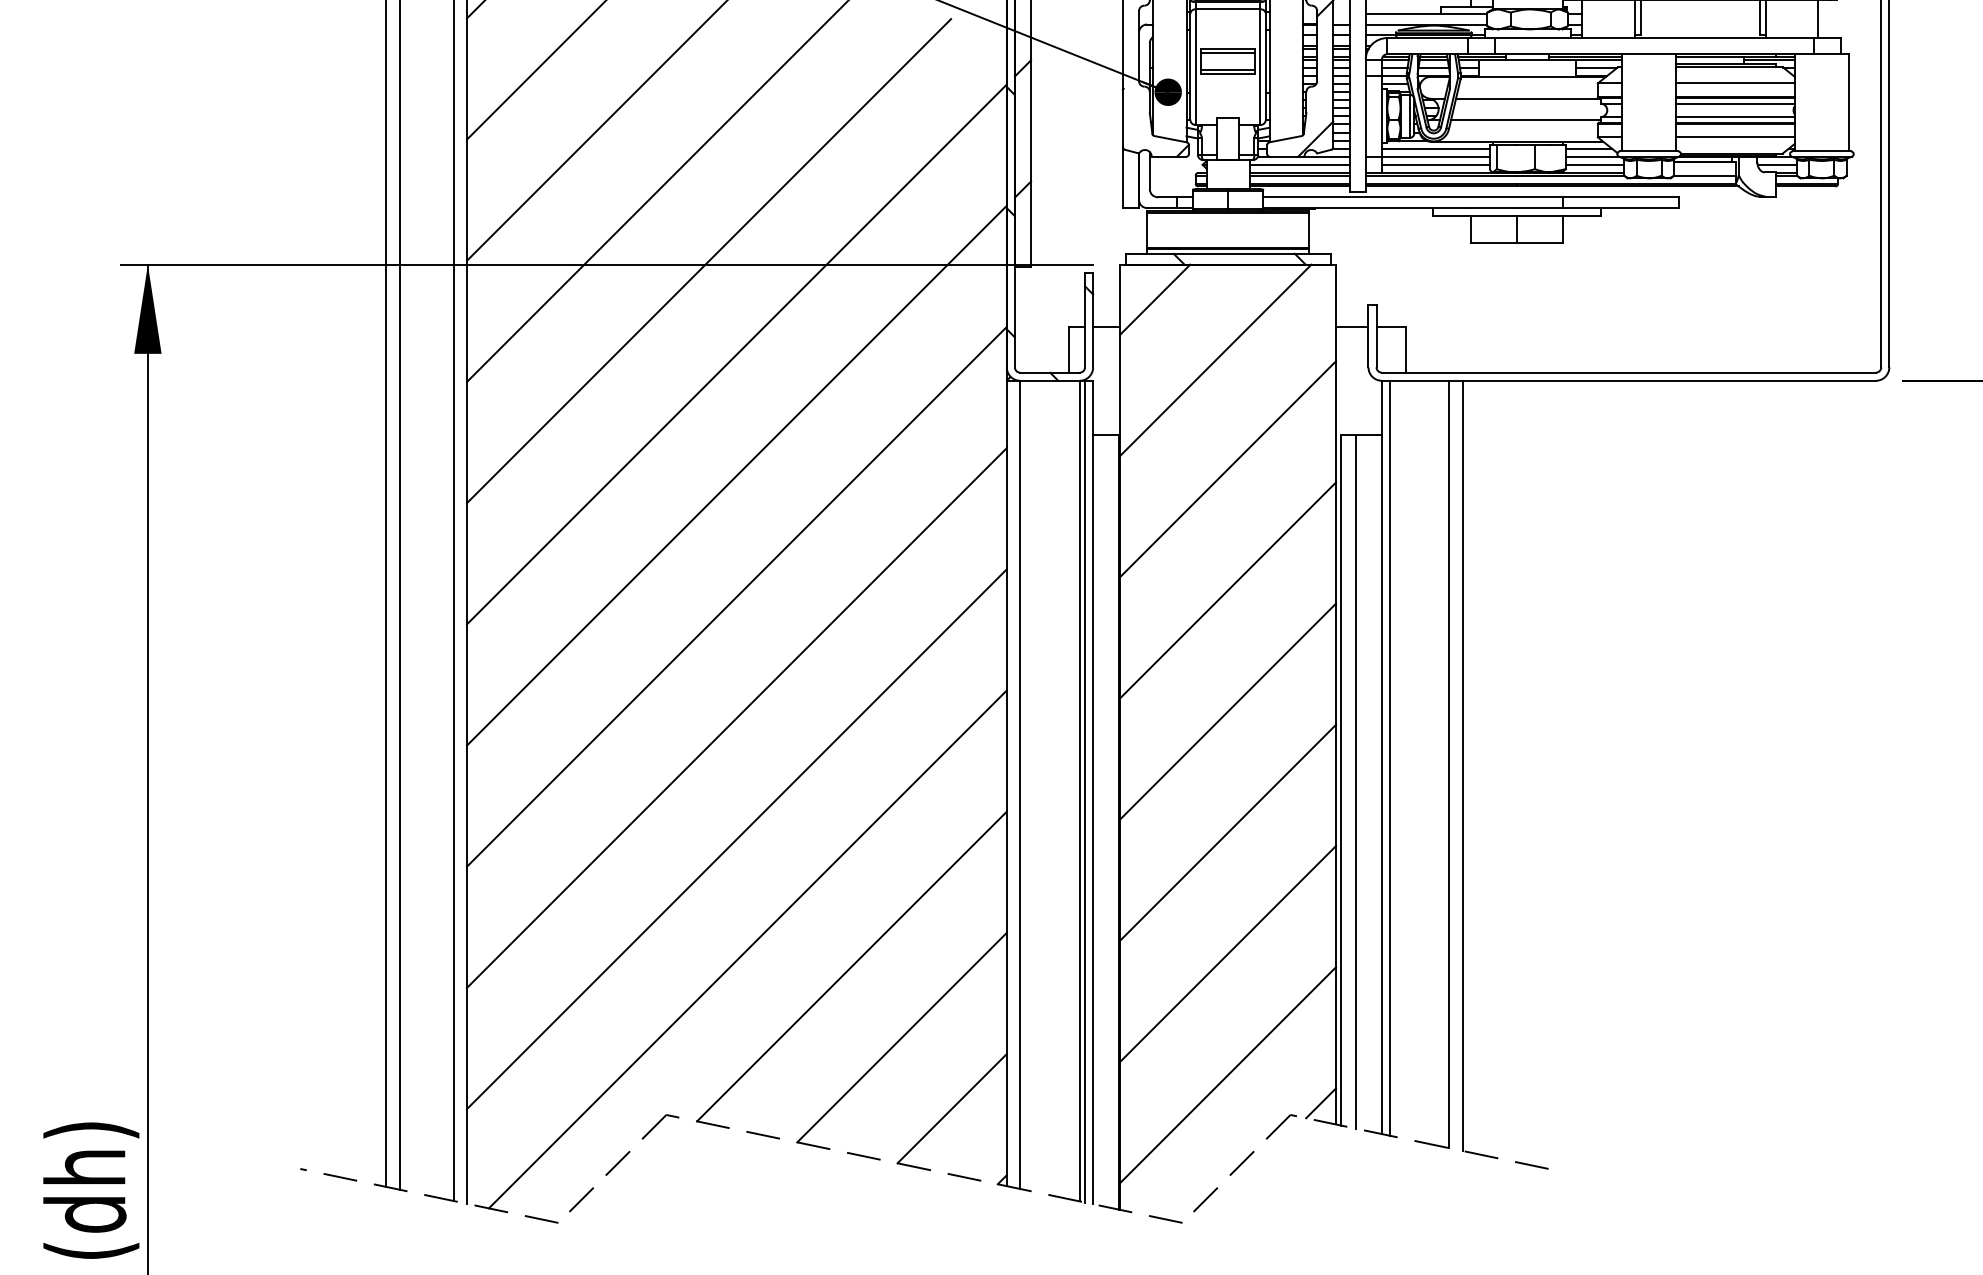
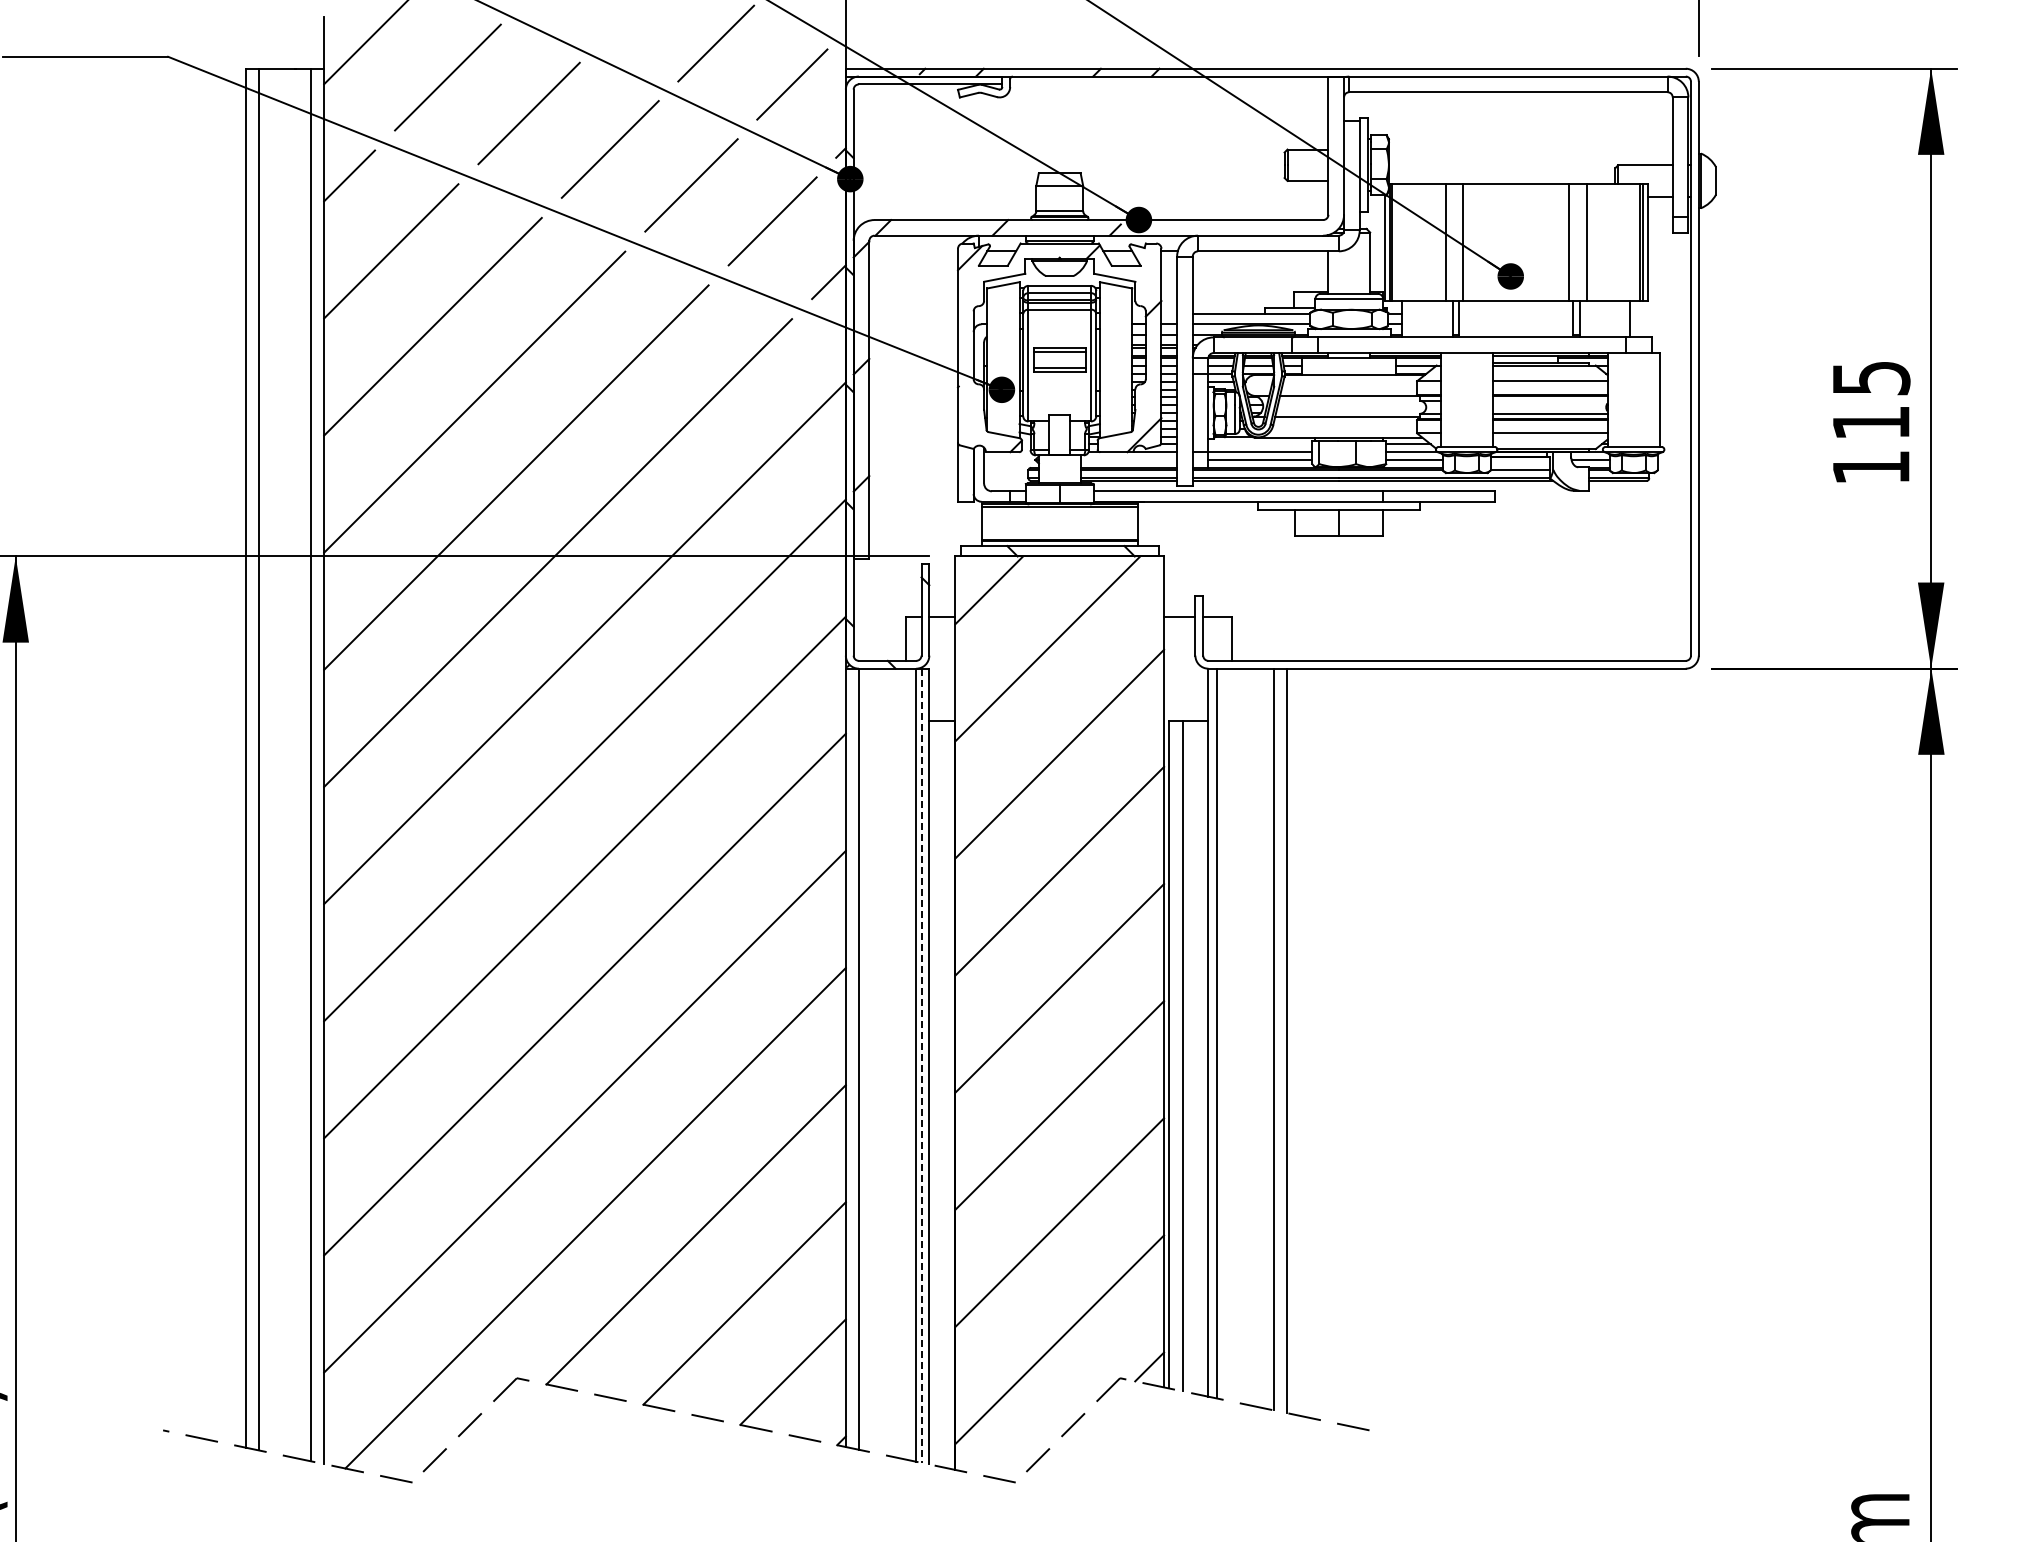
line: (1734, 103) -> (1549, 400), removed
line: (1435, 148) -> (1260, 444), removed
line: (1299, 165) -> (1128, 460), removed
line: (1085, 792) -> (921, 1066), solid -> dashed

